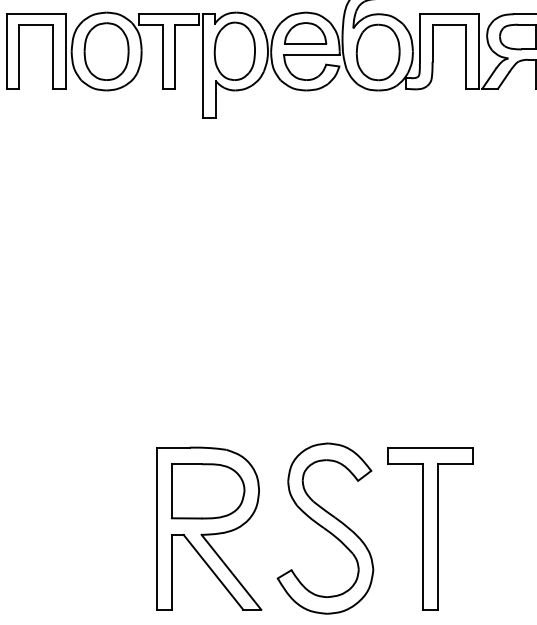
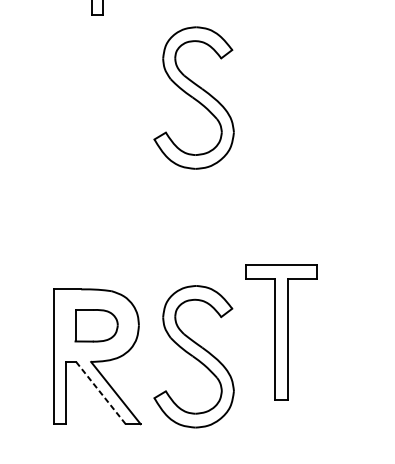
part: (325, 217) -> (194, 97), added
part: (208, 491) -> (96, 325), size x0.7
part: (430, 528) -> (281, 332), moved
line: (213, 572) -> (101, 393), solid -> dashed

